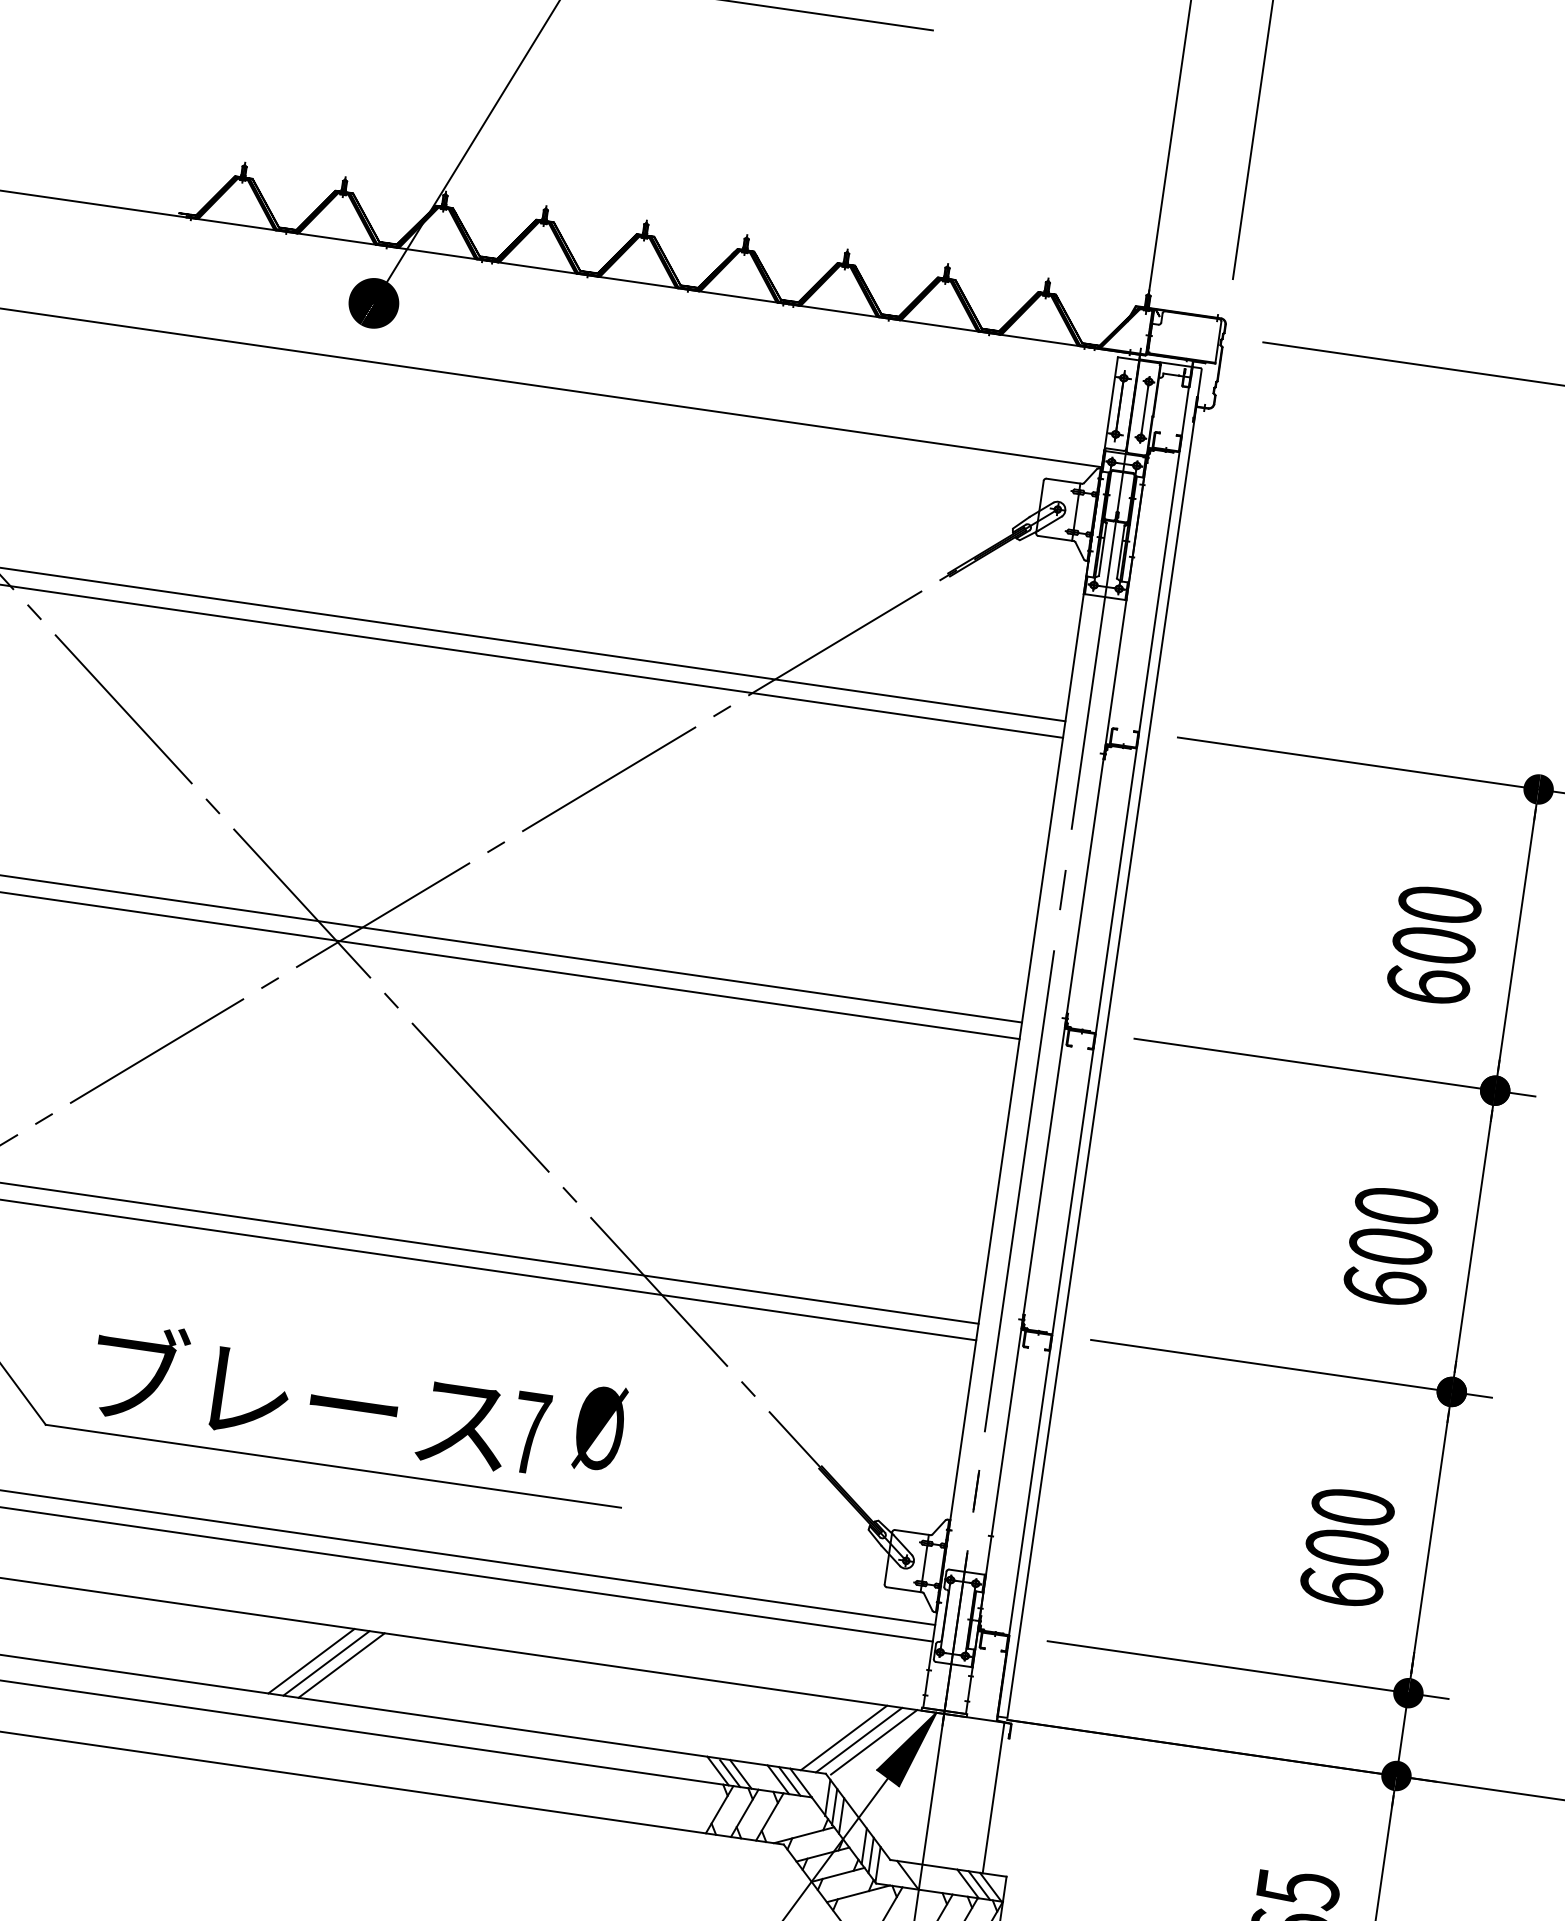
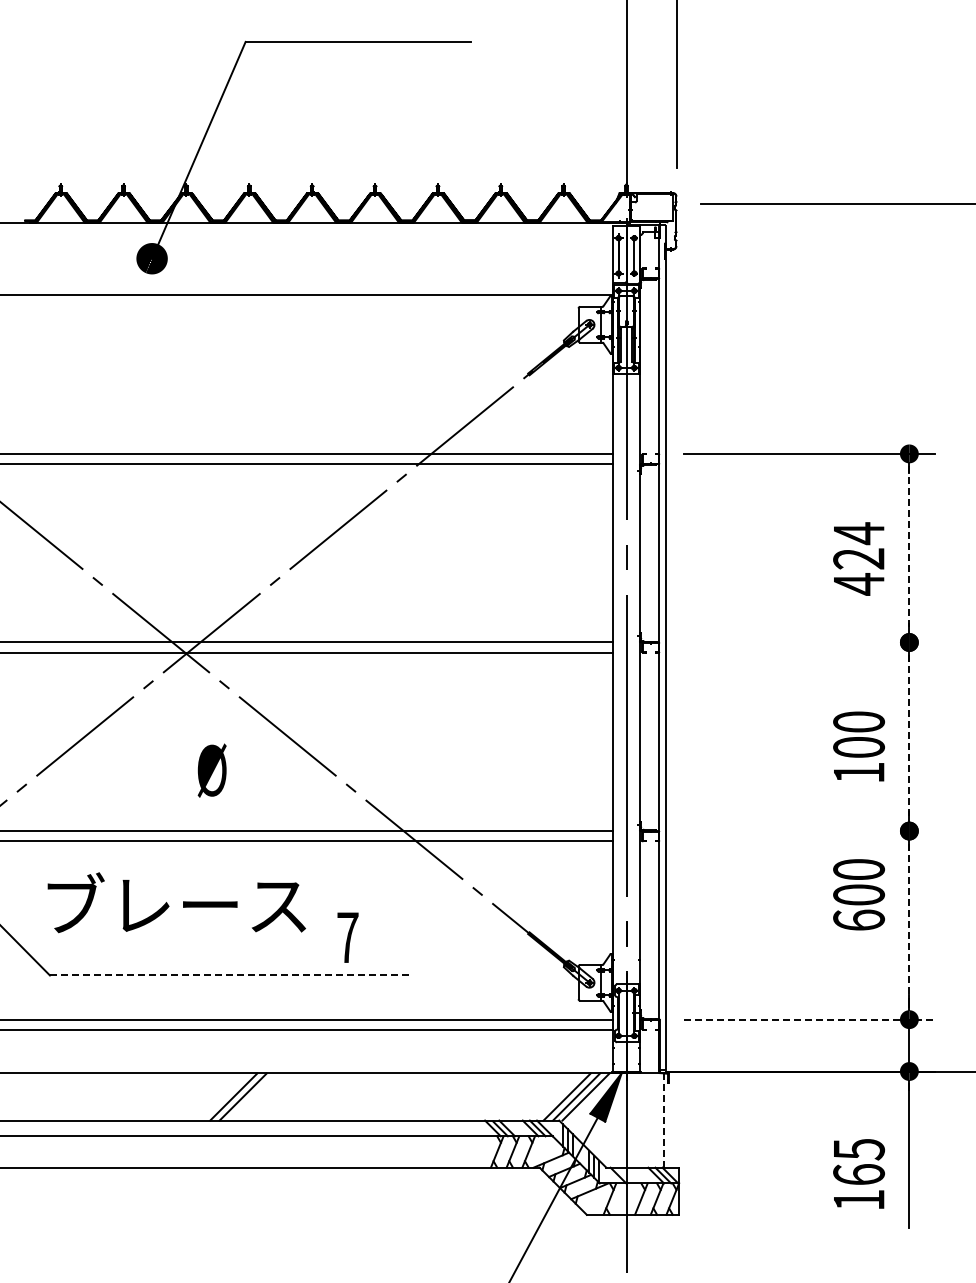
line: (1517, 940) -> (909, 548), solid -> dashed
text: (1434, 945) -> (859, 558), 600 -> 424
line: (1334, 1067) -> (808, 642), removed
line: (1473, 1240) -> (909, 736), solid -> dashed
text: (1385, 1286) -> (859, 772), 600 -> 100
line: (1290, 1369) -> (808, 831), removed
text: (300, 1394) -> (176, 902), moved
text: (598, 1427) -> (211, 770), moved
line: (334, 1466) -> (230, 975), solid -> dashed
line: (1430, 1542) -> (909, 925), solid -> dashed
text: (1346, 1547) -> (858, 894), moved
line: (341, 1664) -> (252, 1096), removed
line: (1248, 1669) -> (809, 1019), solid -> dashed
line: (993, 1799) -> (664, 1121), solid -> dashed

